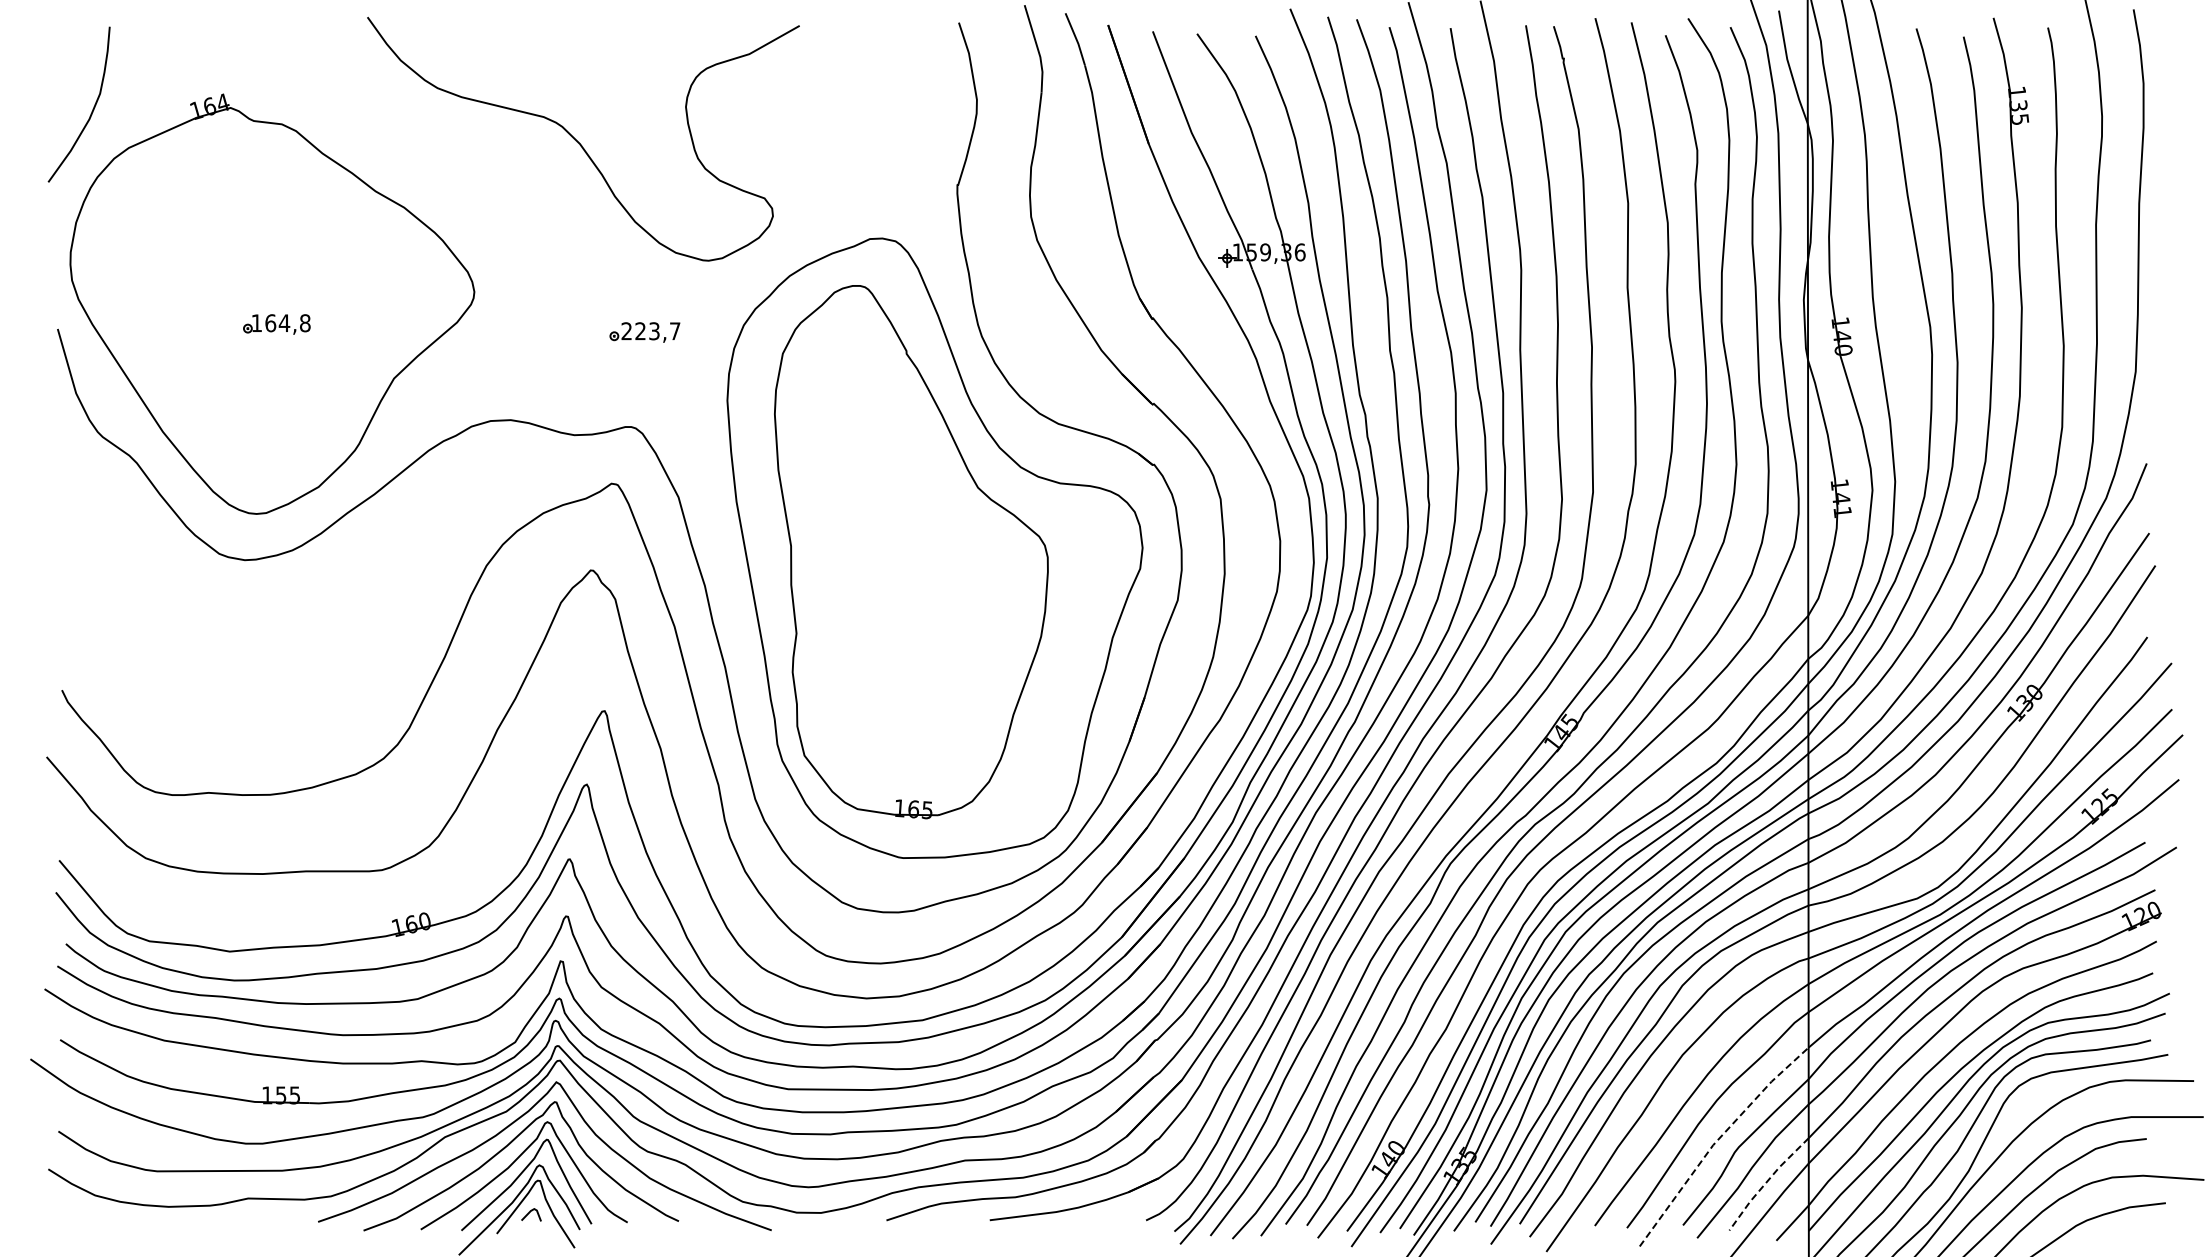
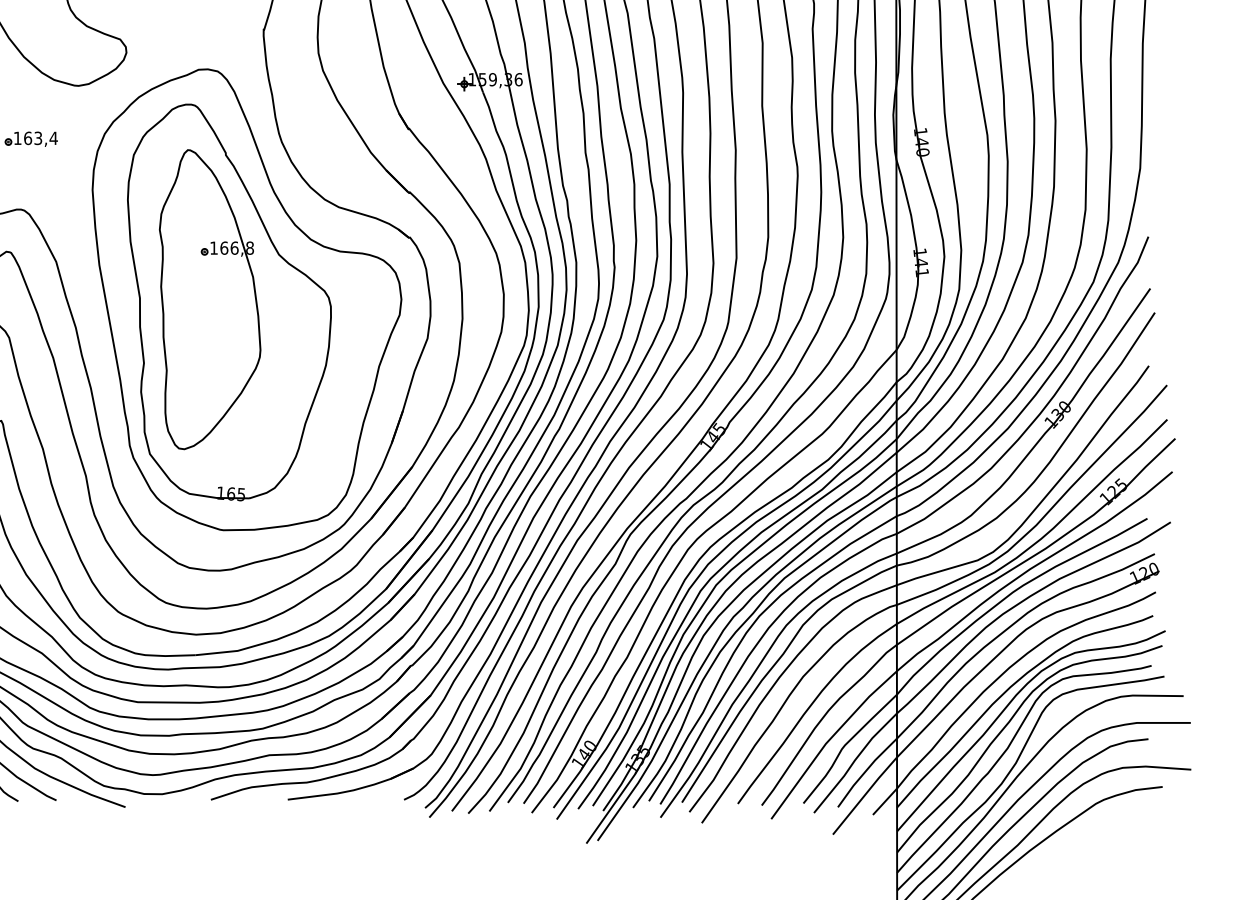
text: (650, 331) -> (35, 138), 223,7 -> 163,4
part: (884, 548) -> (209, 299), added
line: (1717, 1140) -> (829, 740), dashed -> solid
line: (1766, 1182) -> (865, 771), dashed -> solid

